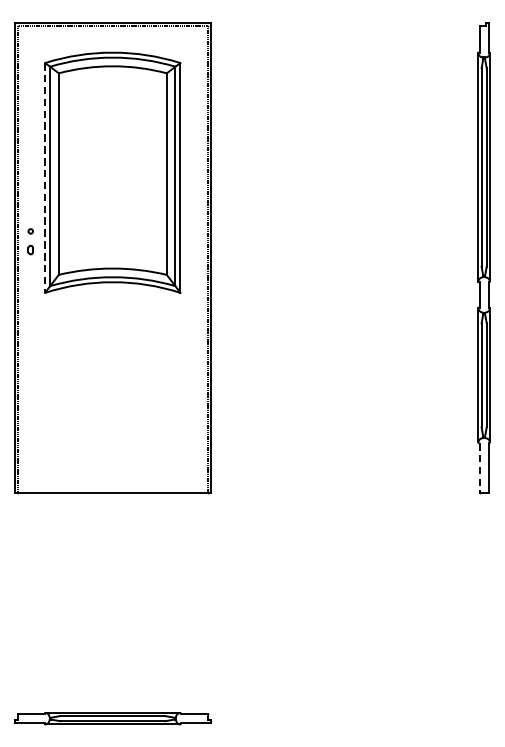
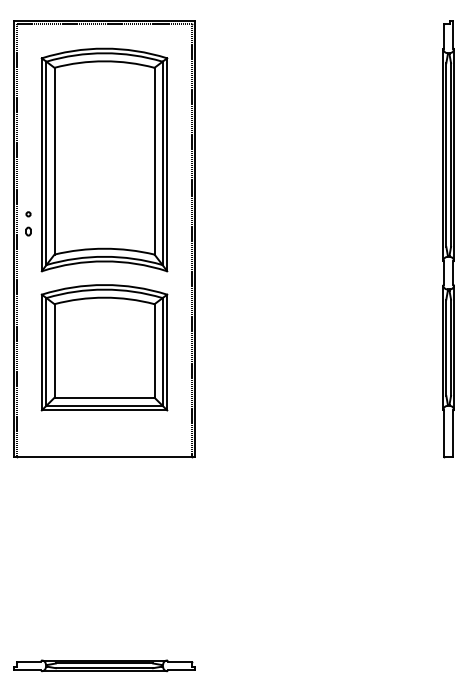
line: (44, 178) -> (41, 165), dashed -> solid
part: (112, 375) -> (104, 347), added
line: (479, 467) -> (444, 433), dashed -> solid

